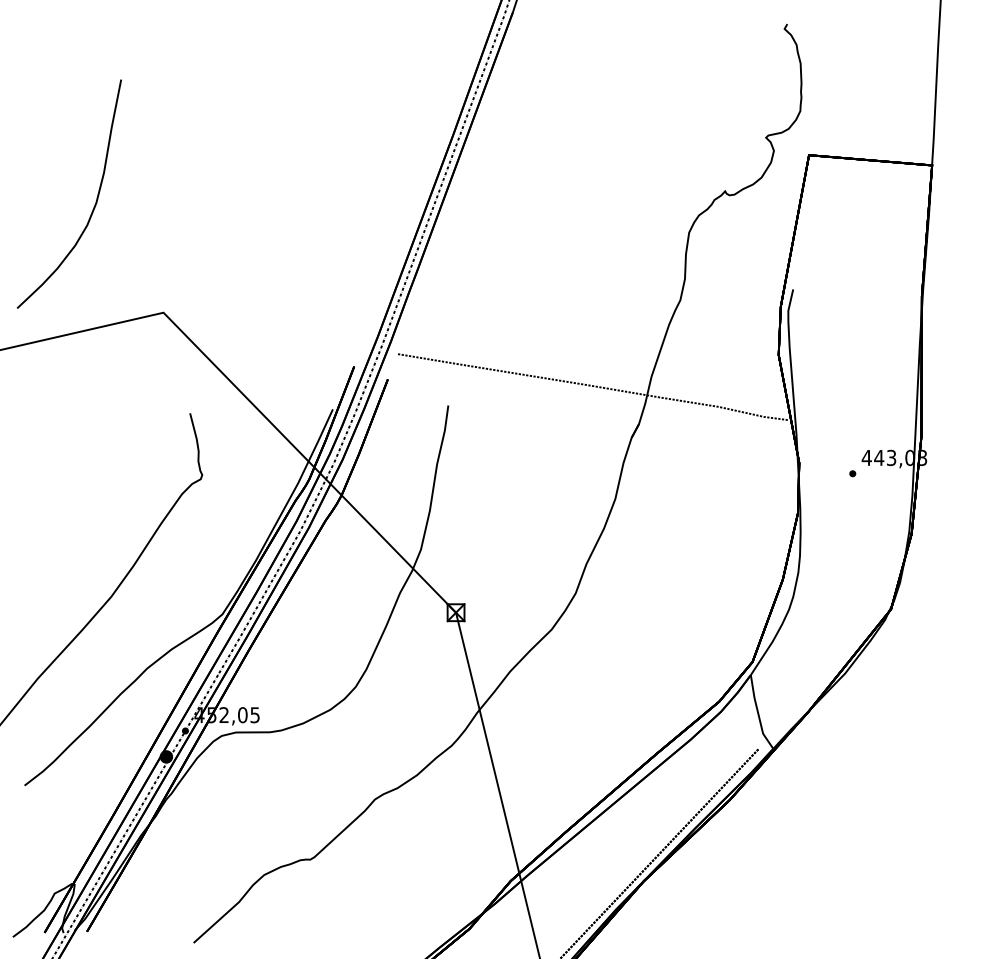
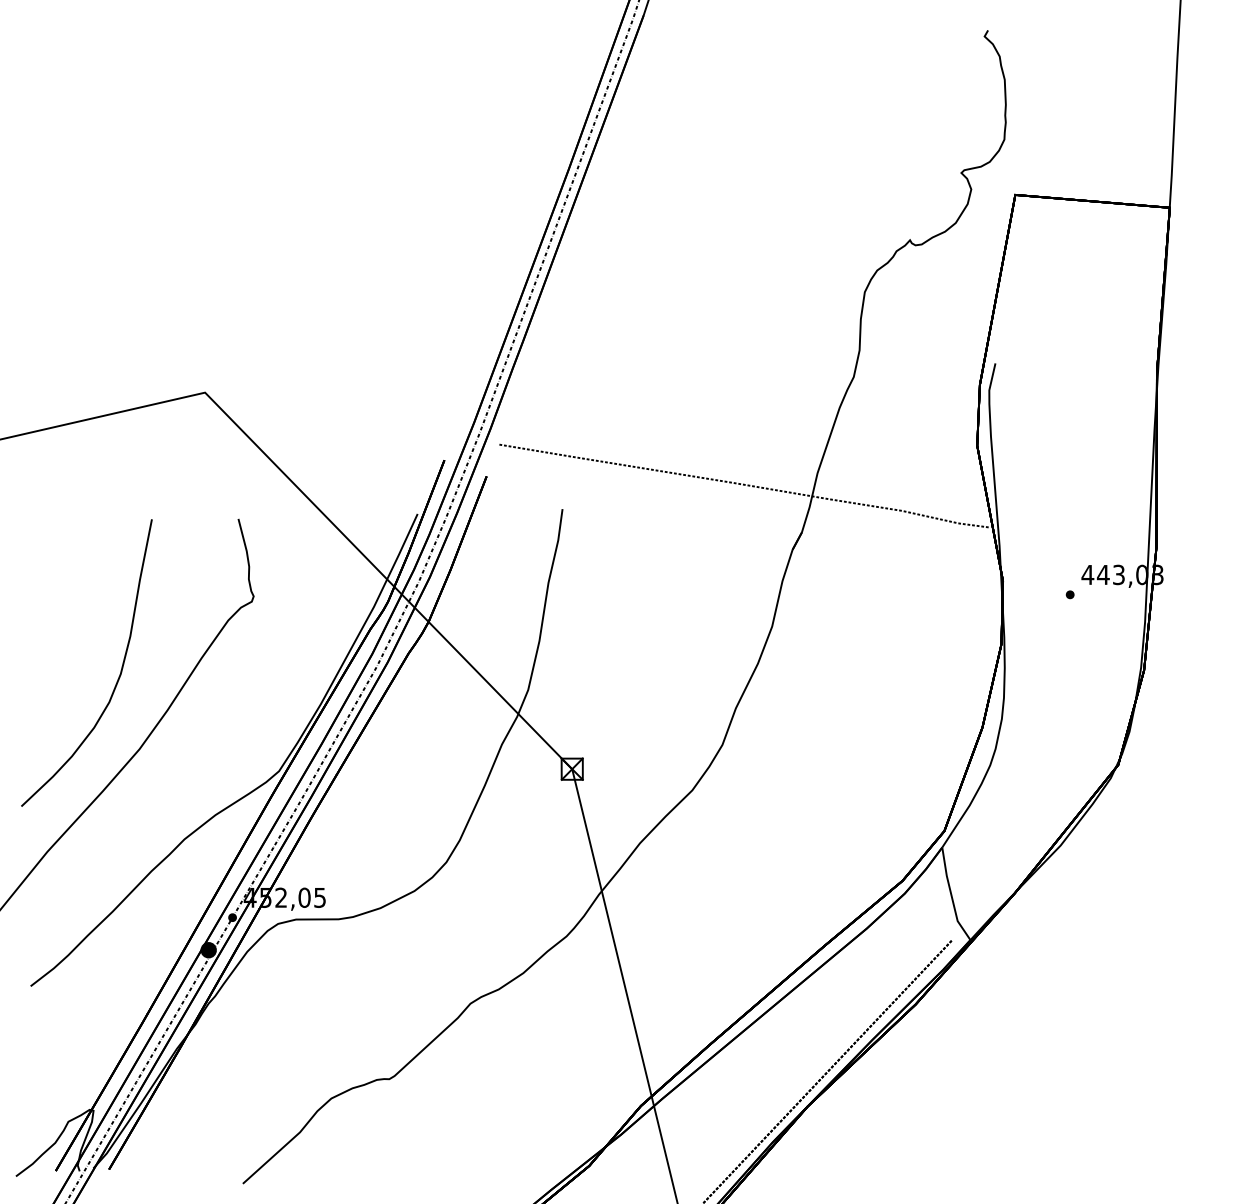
curve: (95, 201) -> (119, 672), moved

